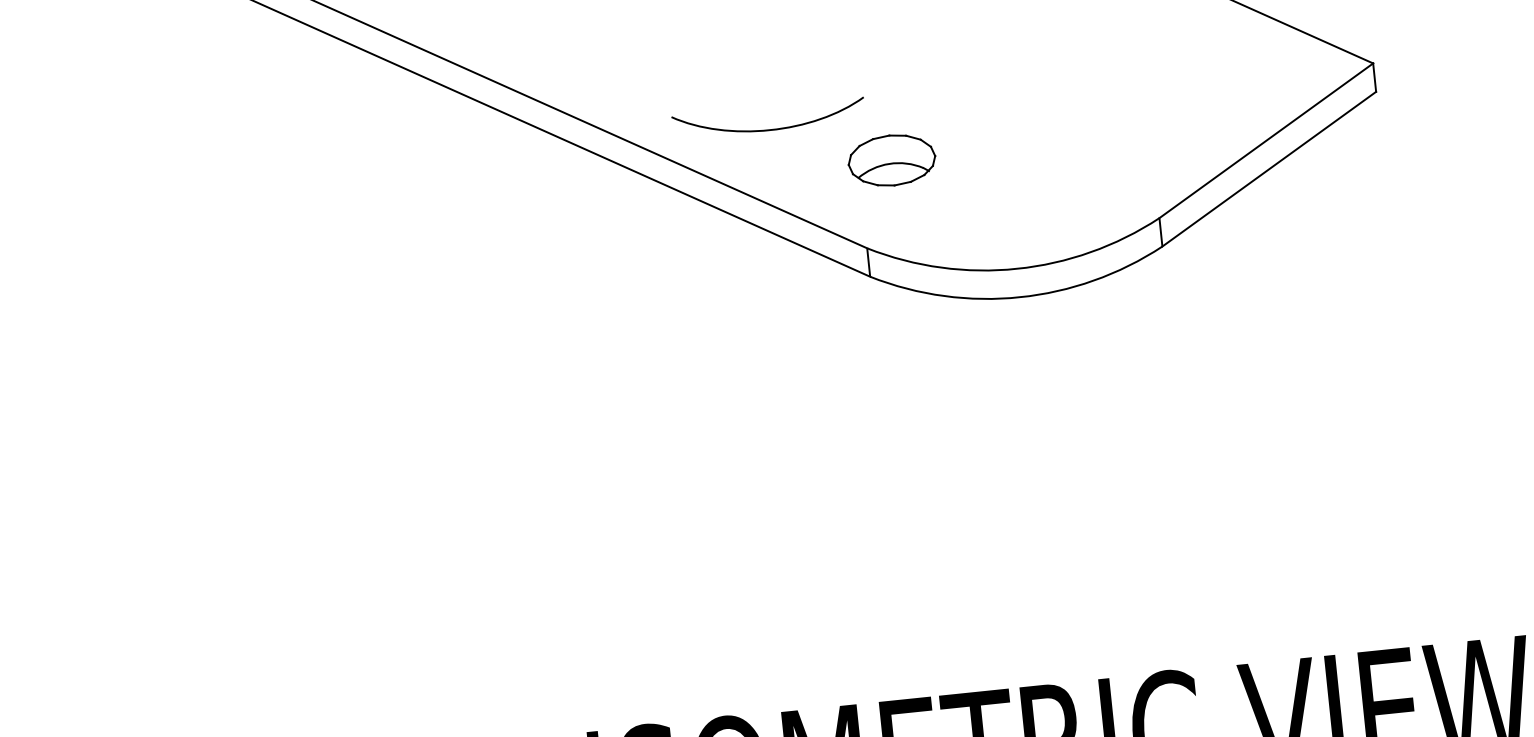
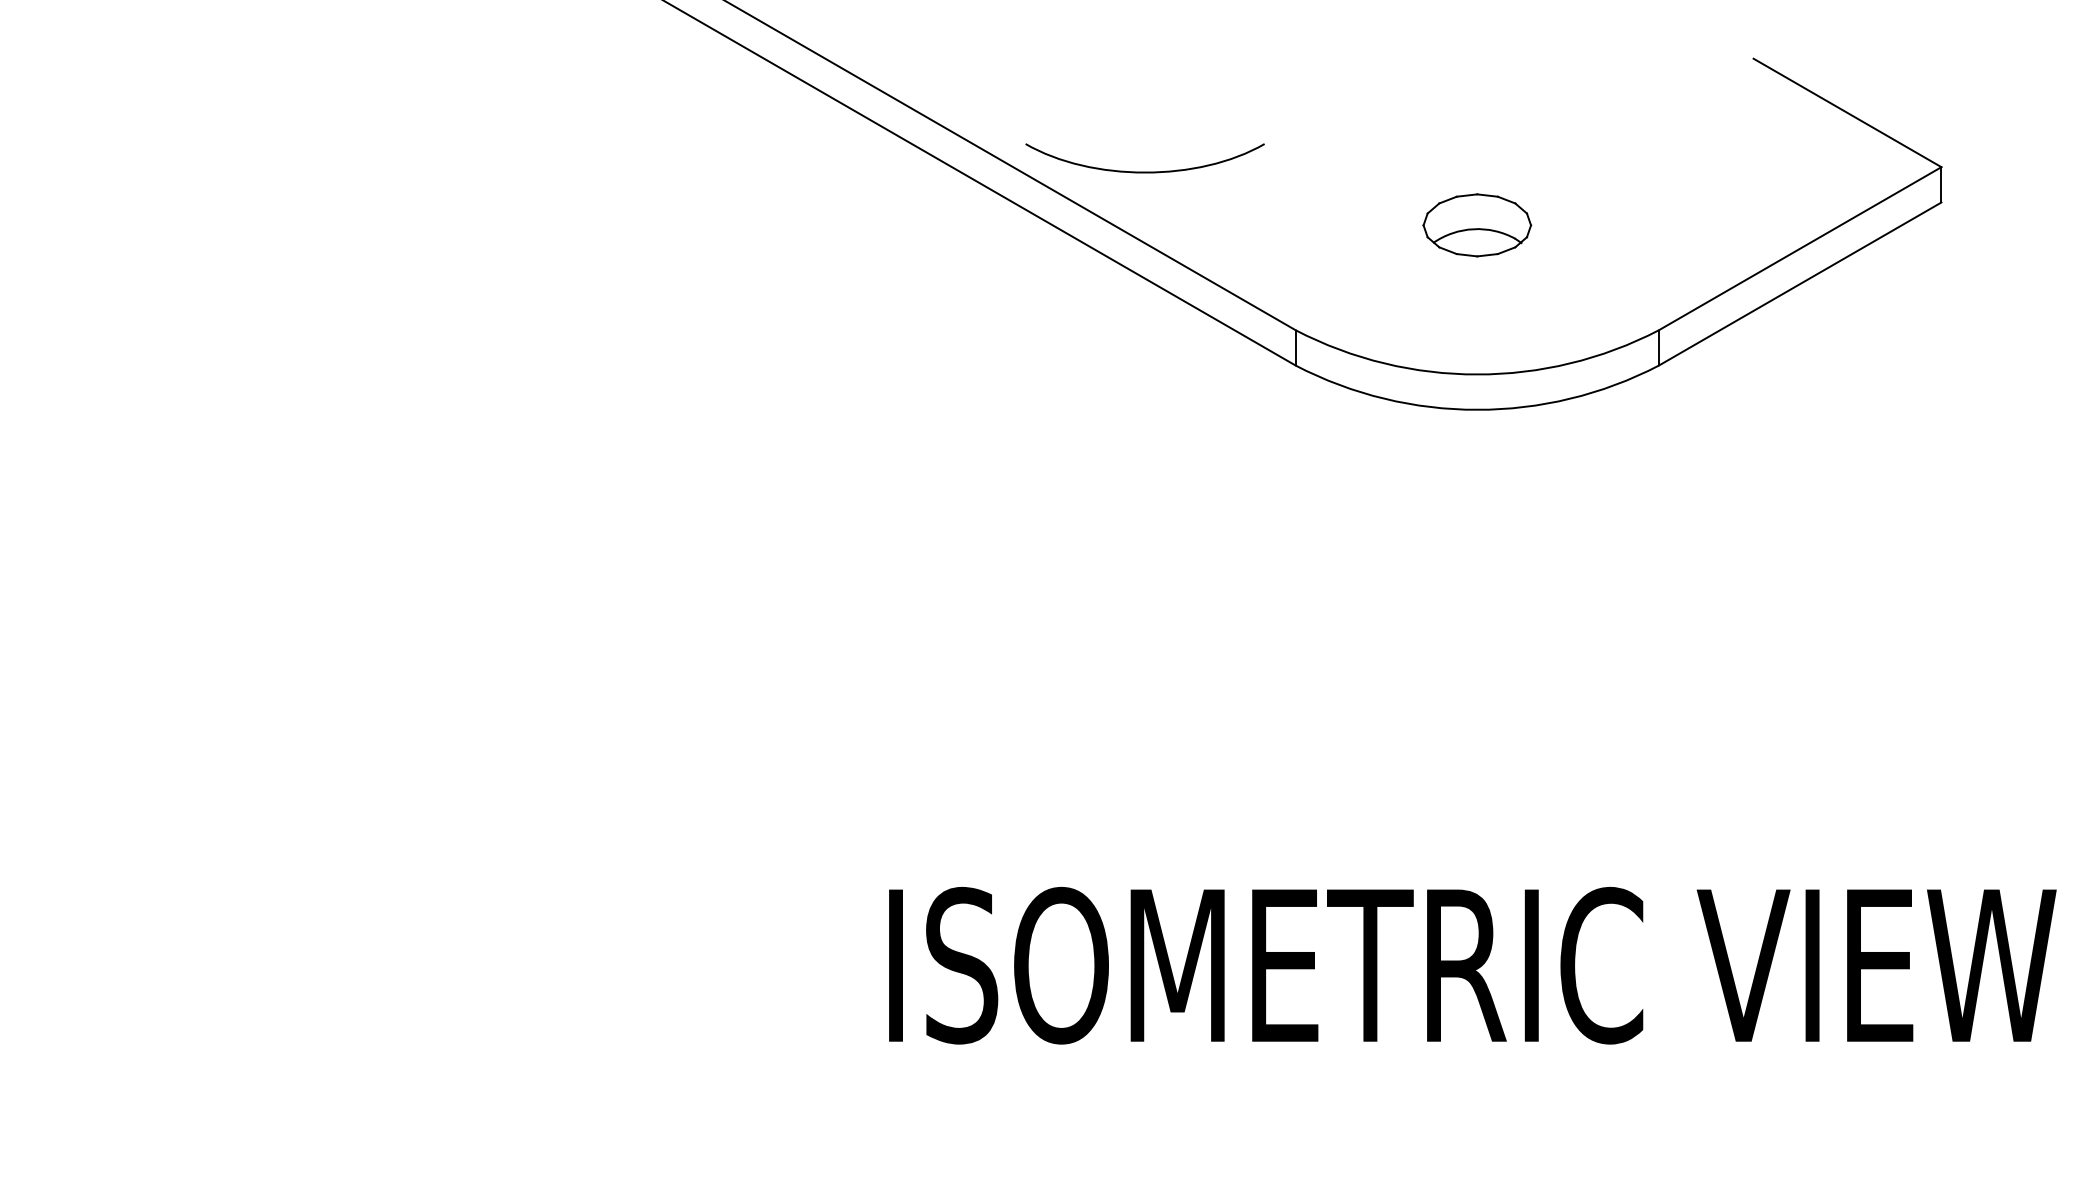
curve: (769, 129) -> (1144, 171), moved
part: (892, 160) -> (1477, 225), moved

